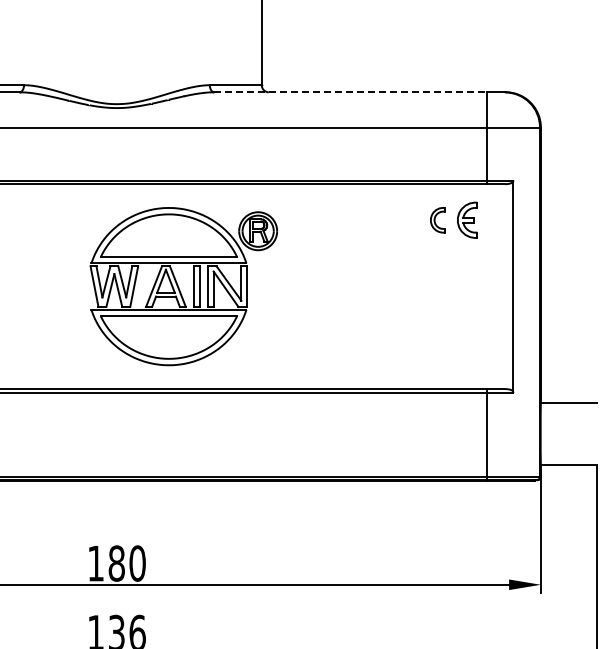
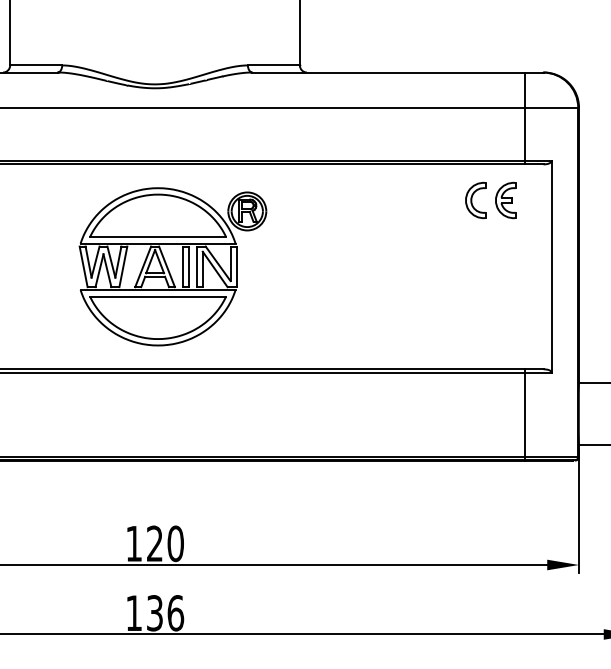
line: (351, 92) -> (389, 72), dashed -> solid
part: (437, 220) -> (475, 200), size x1.43
part: (183, 286) -> (172, 266), moved
text: (116, 563) -> (154, 543), 180 -> 120

